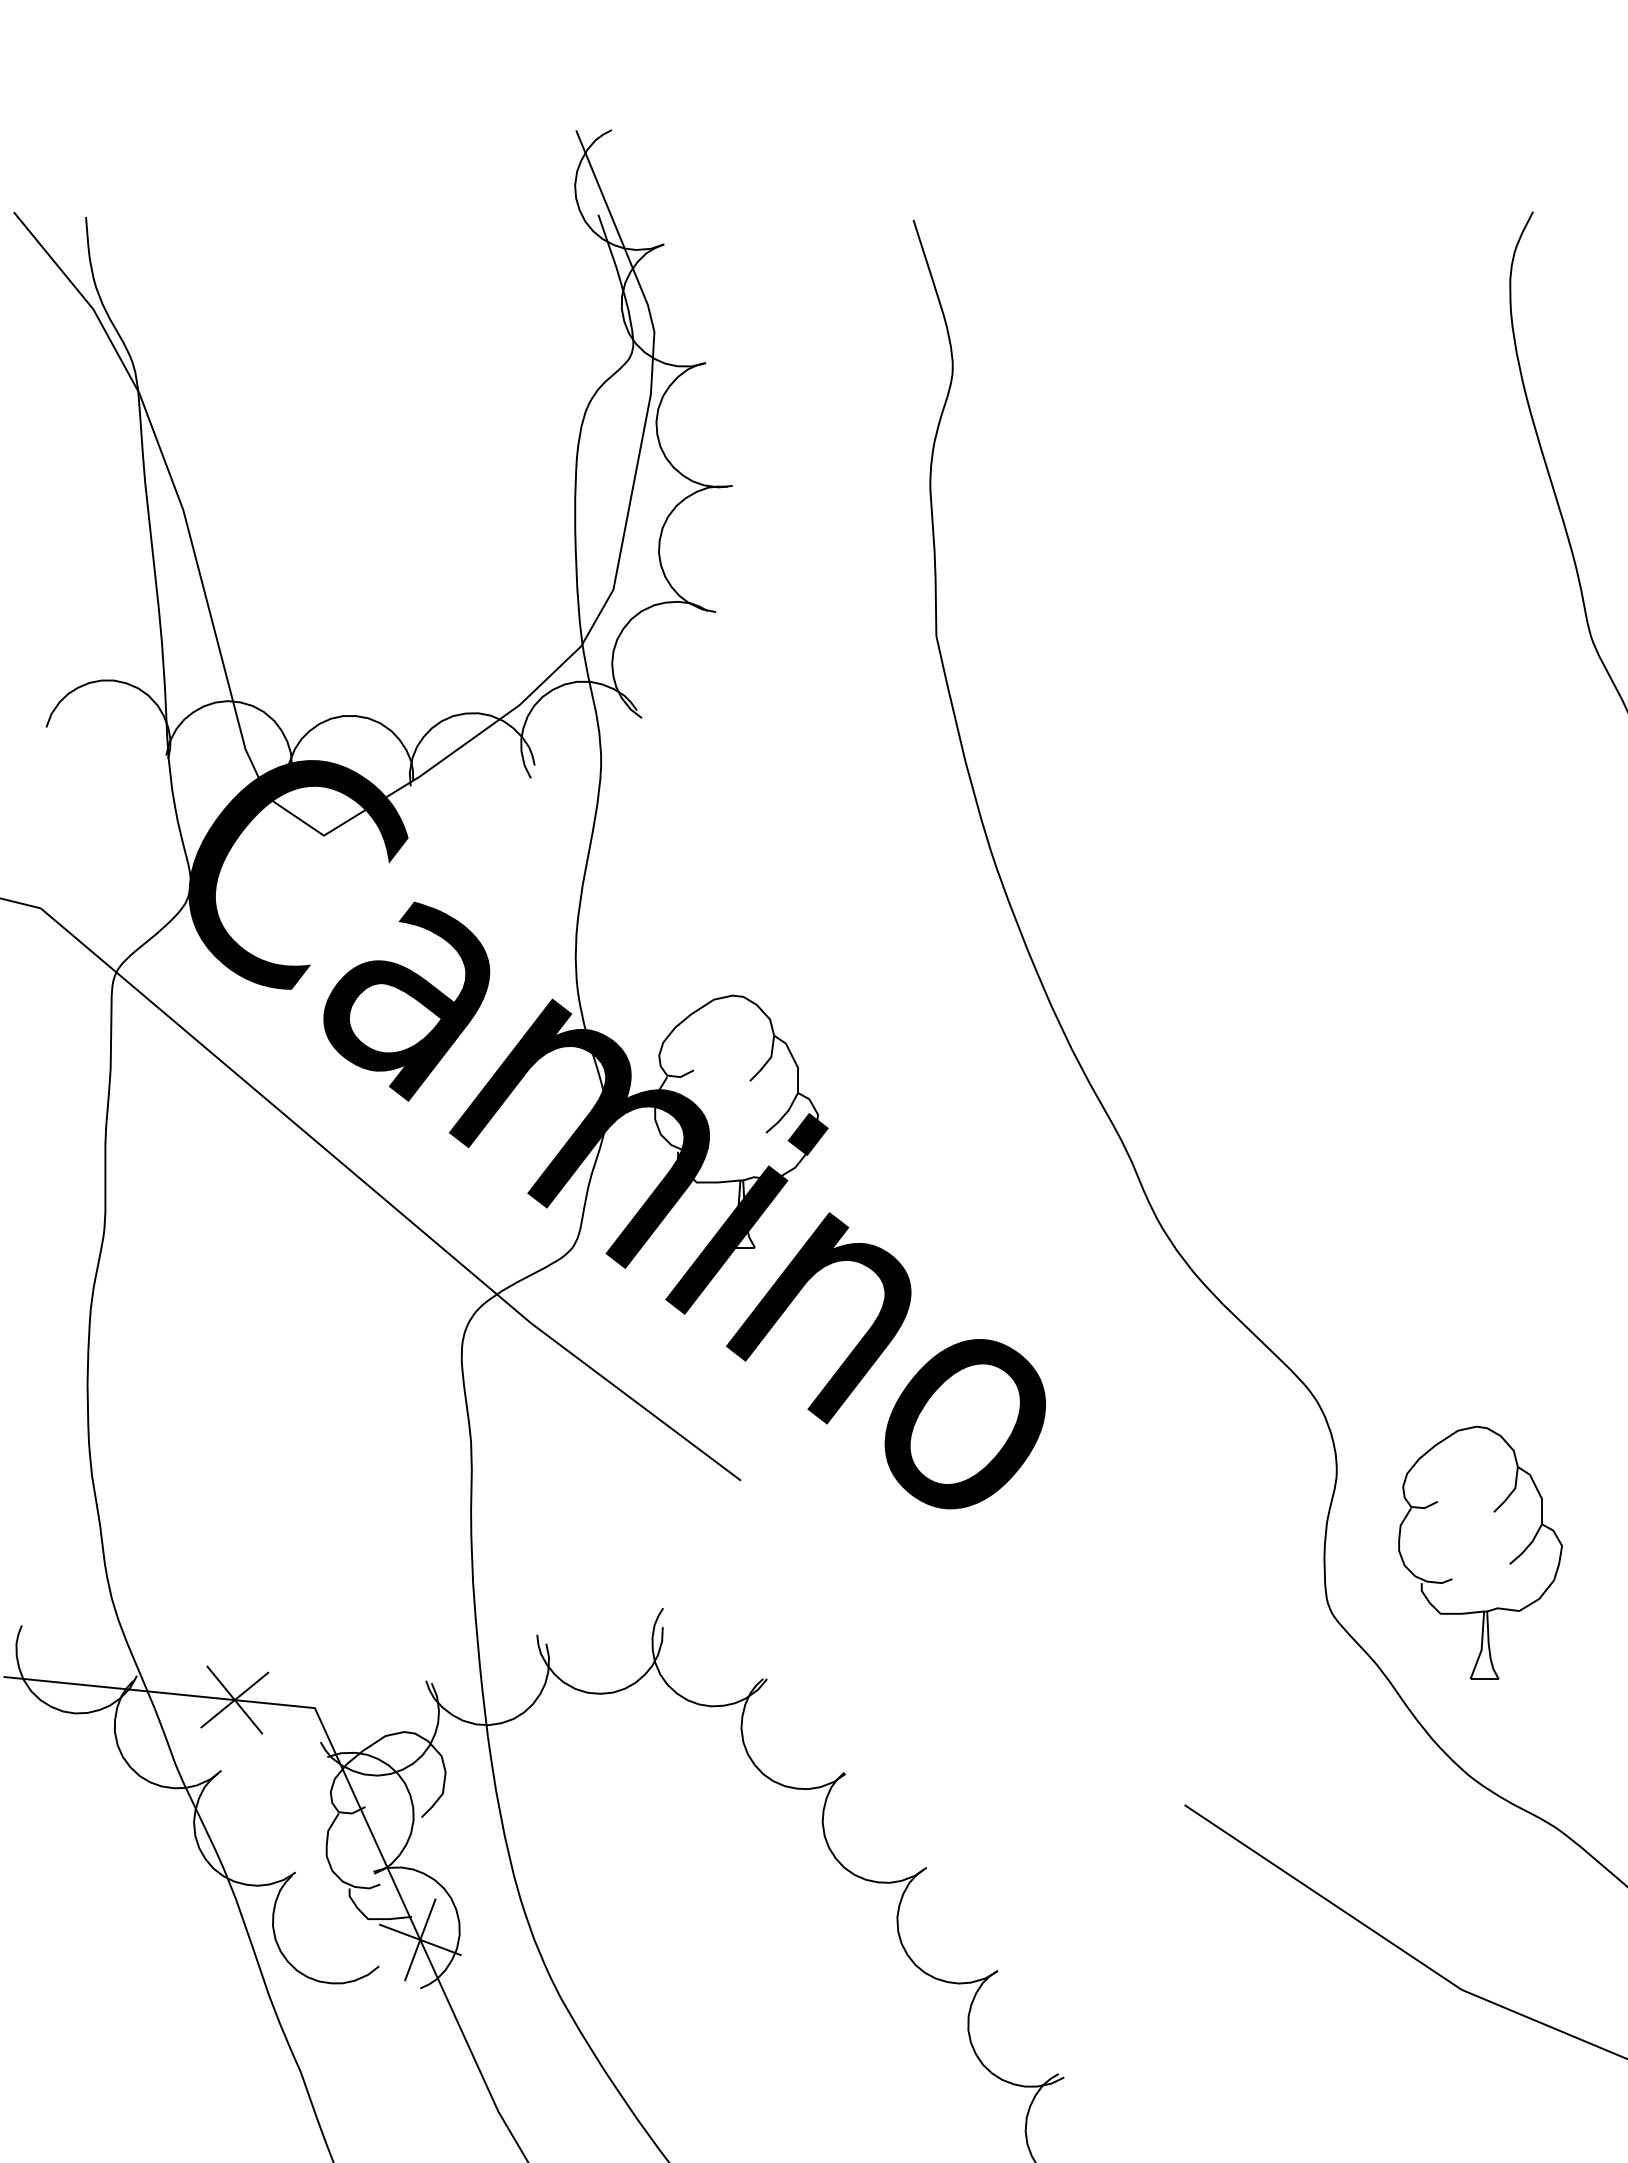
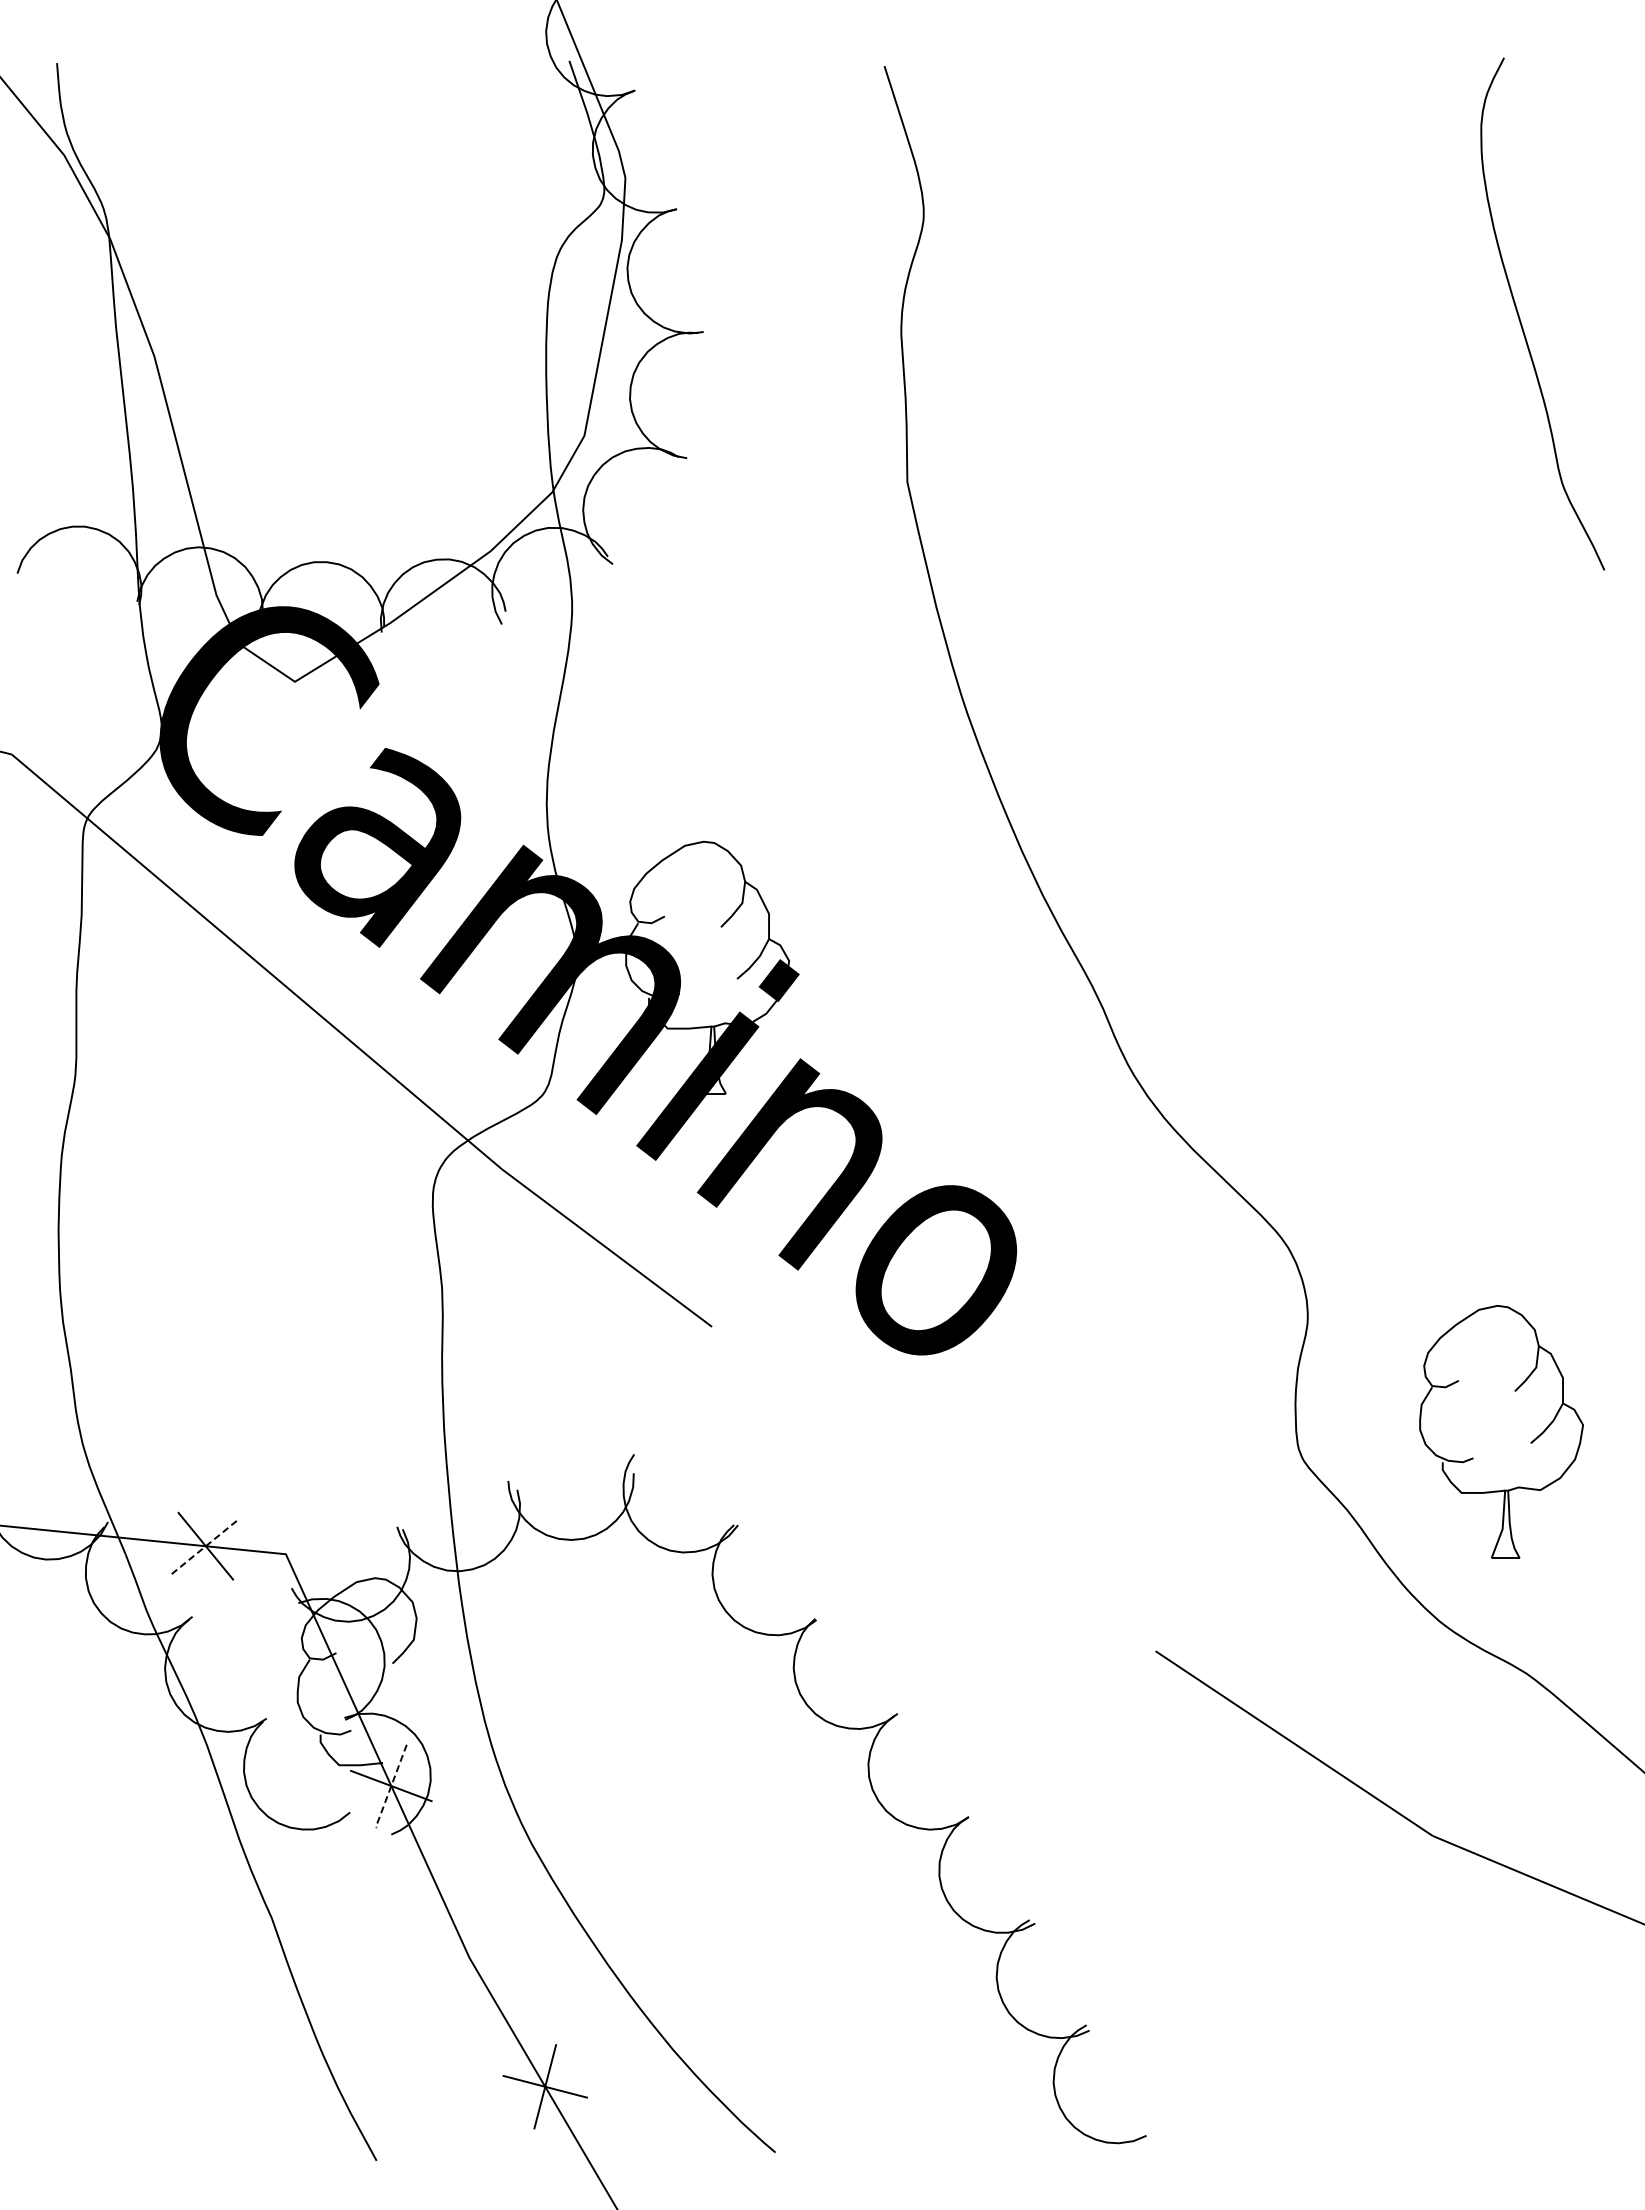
part: (1509, 1563) -> (1530, 1442), moved
line: (234, 1700) -> (205, 1546), solid -> dashed
line: (420, 1940) -> (391, 1786), solid -> dashed

